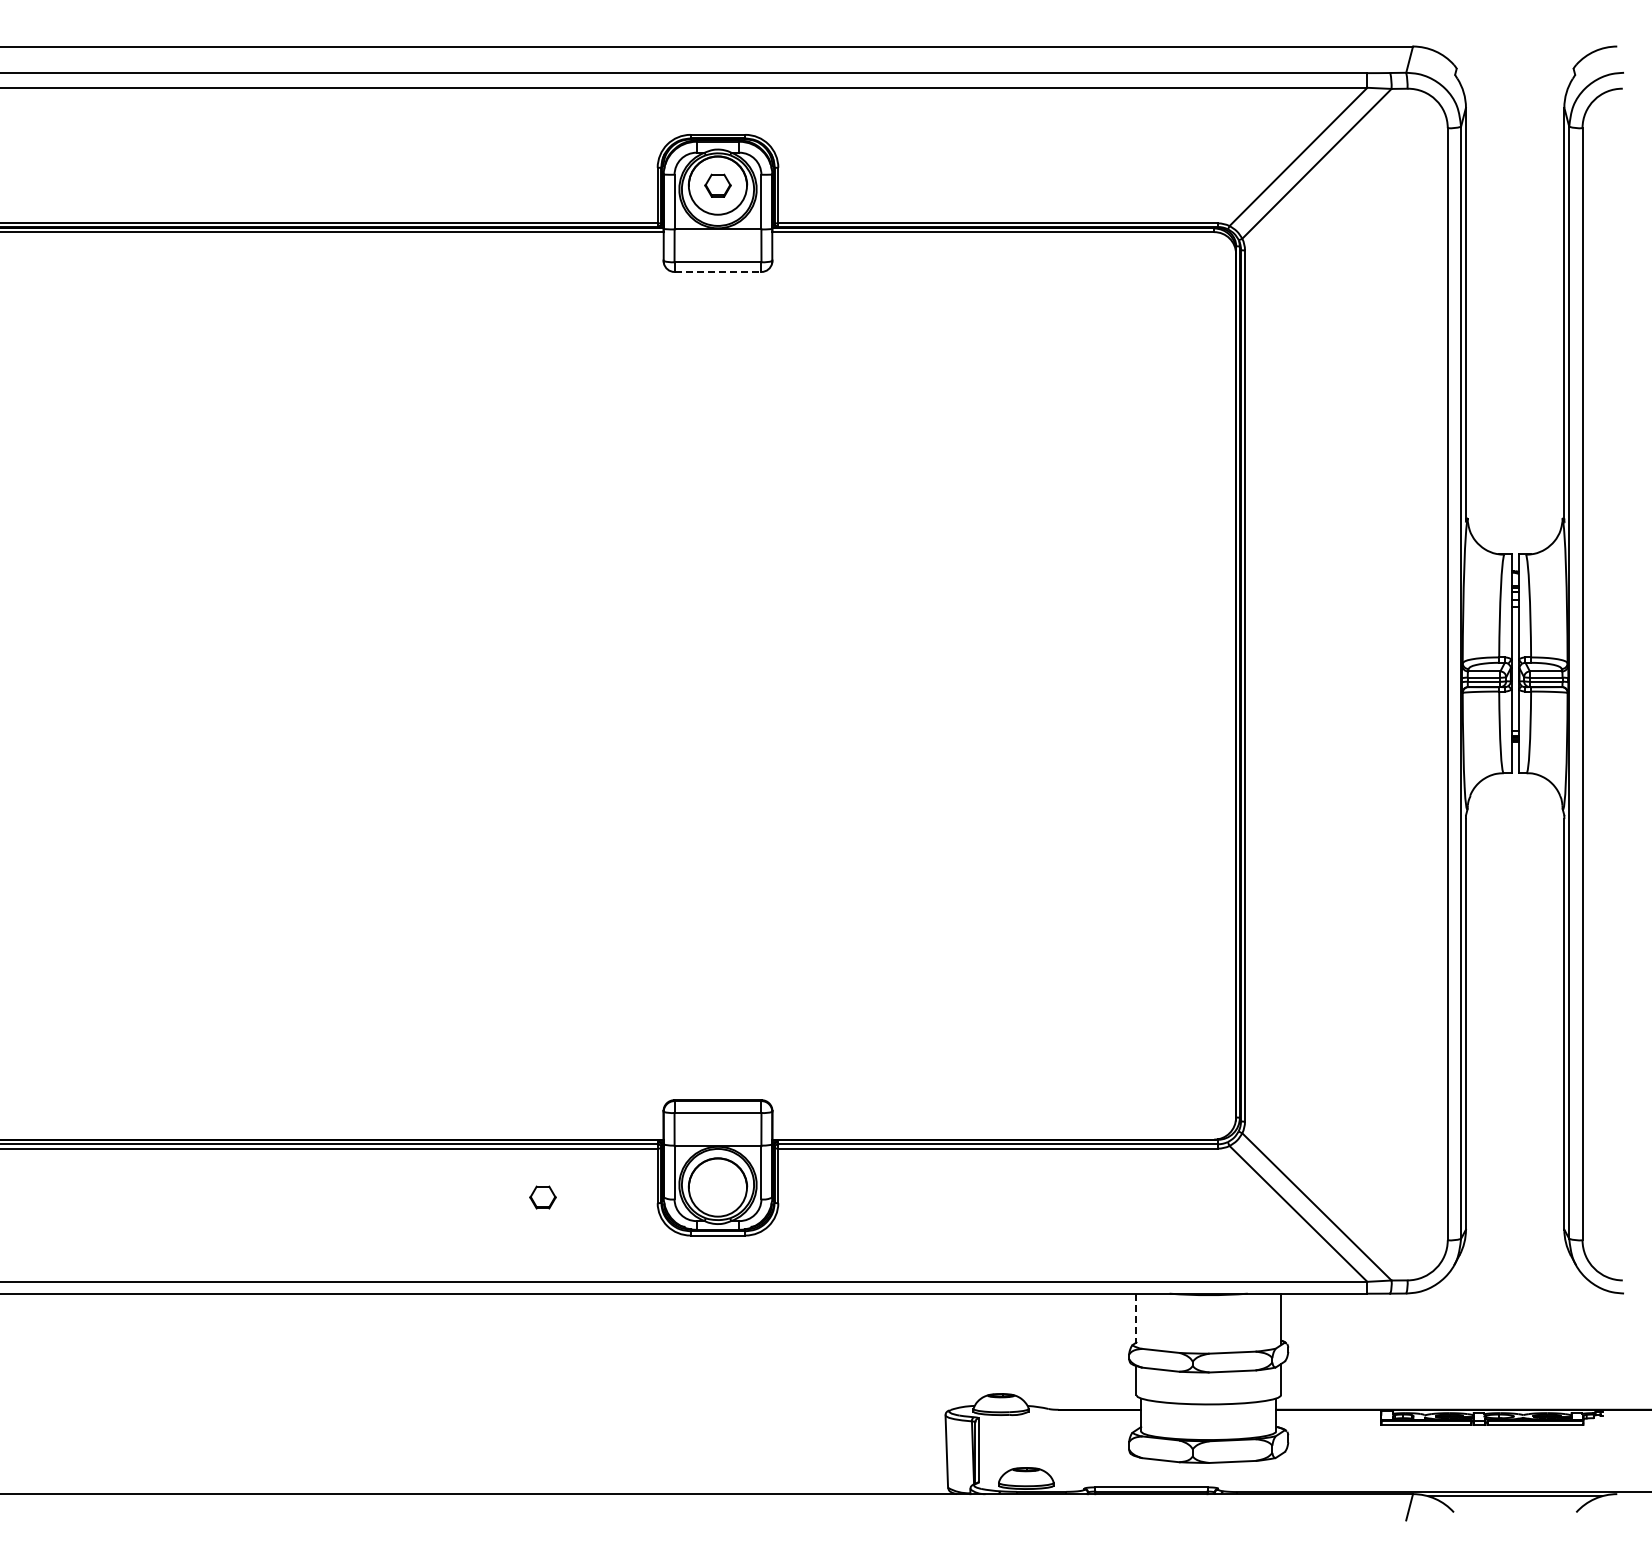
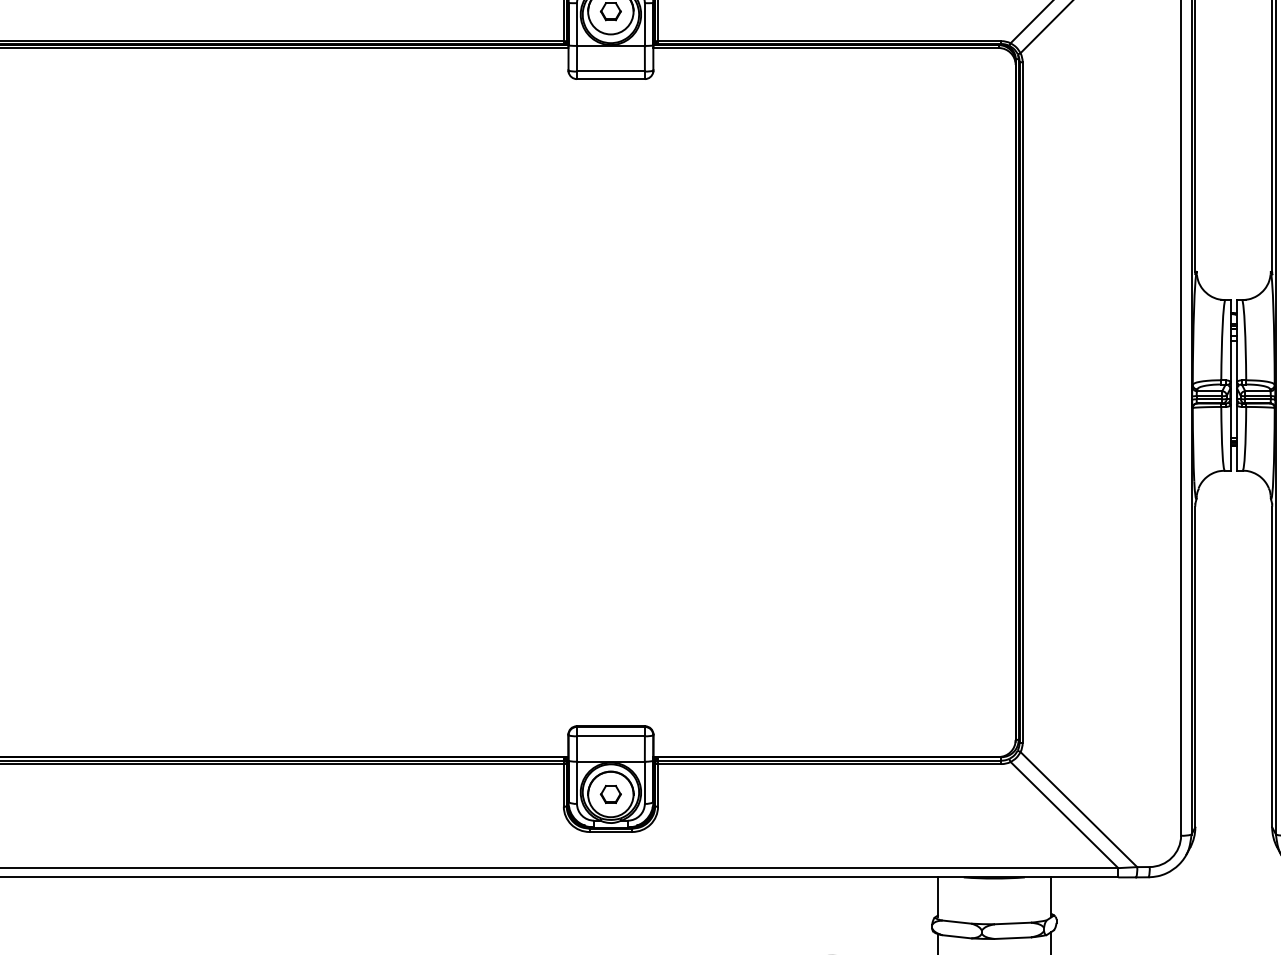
line: (718, 271) -> (611, 78), dashed -> solid
part: (542, 1197) -> (610, 794), moved
line: (1136, 1319) -> (937, 897), dashed -> solid

